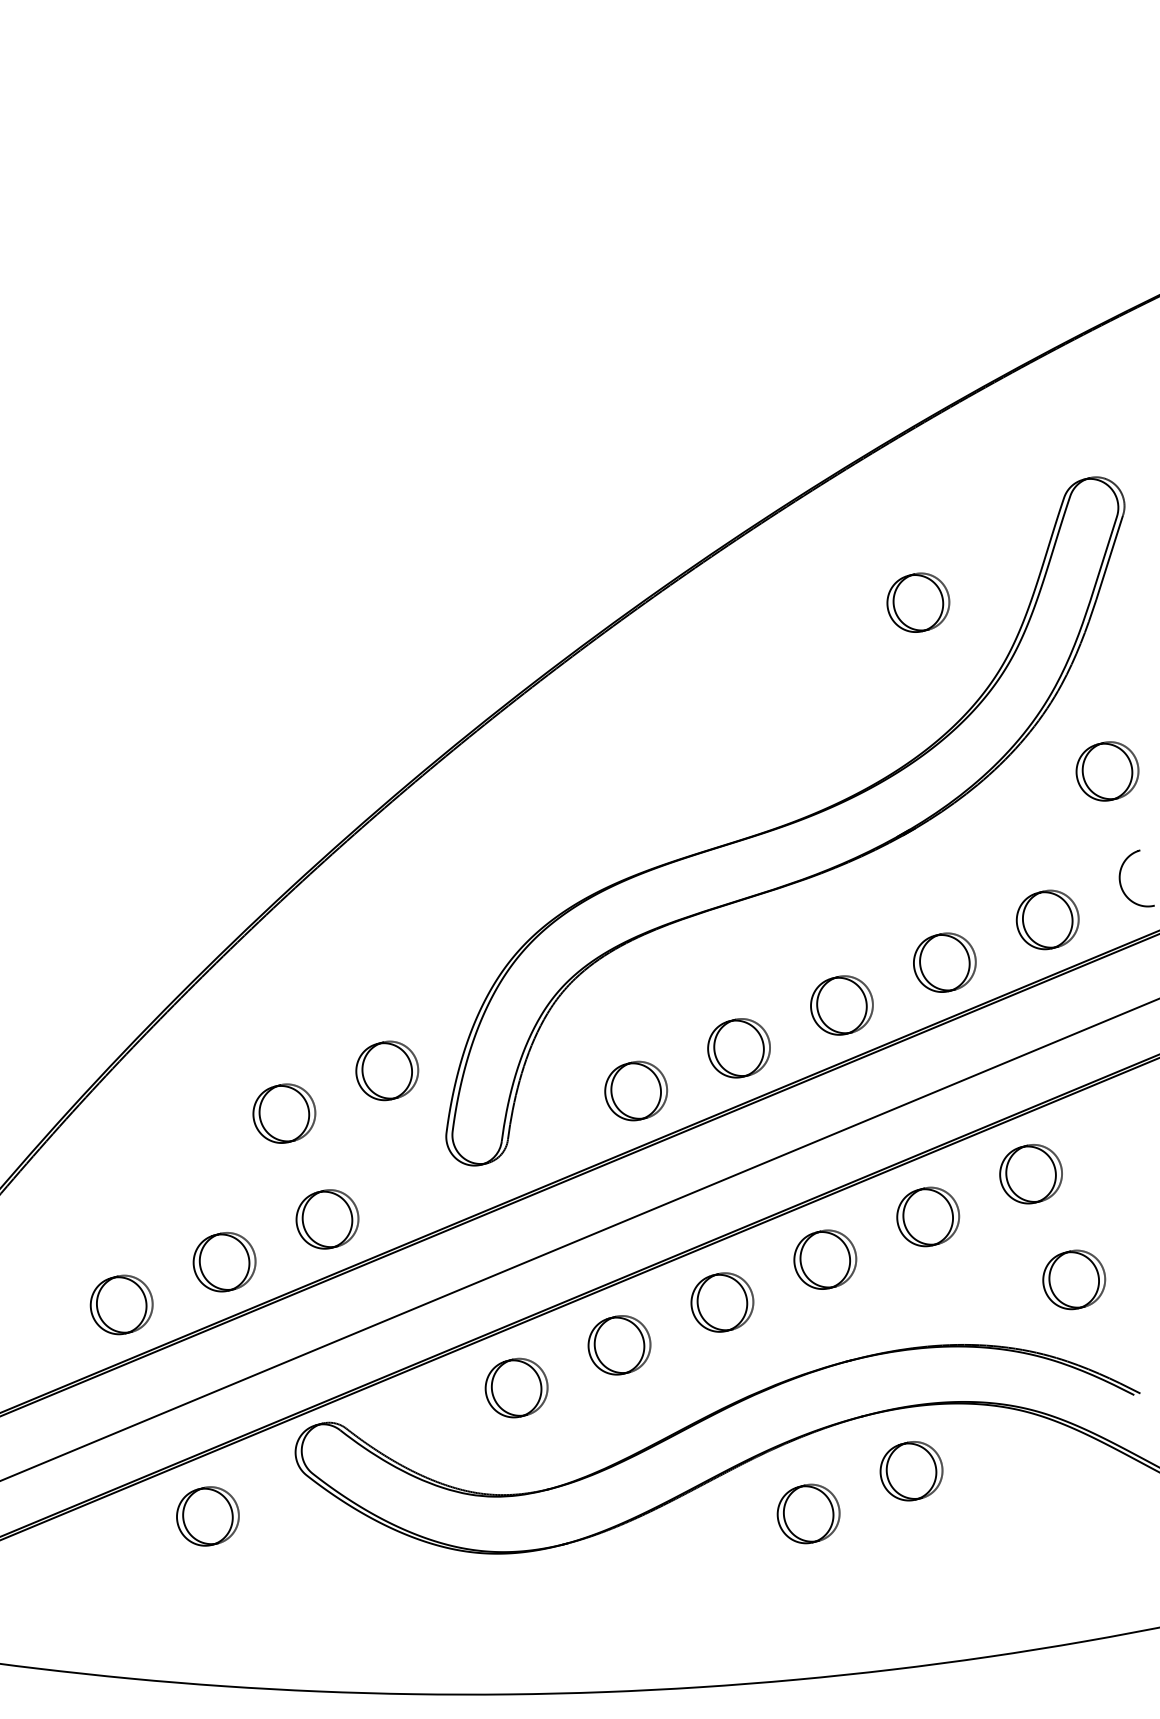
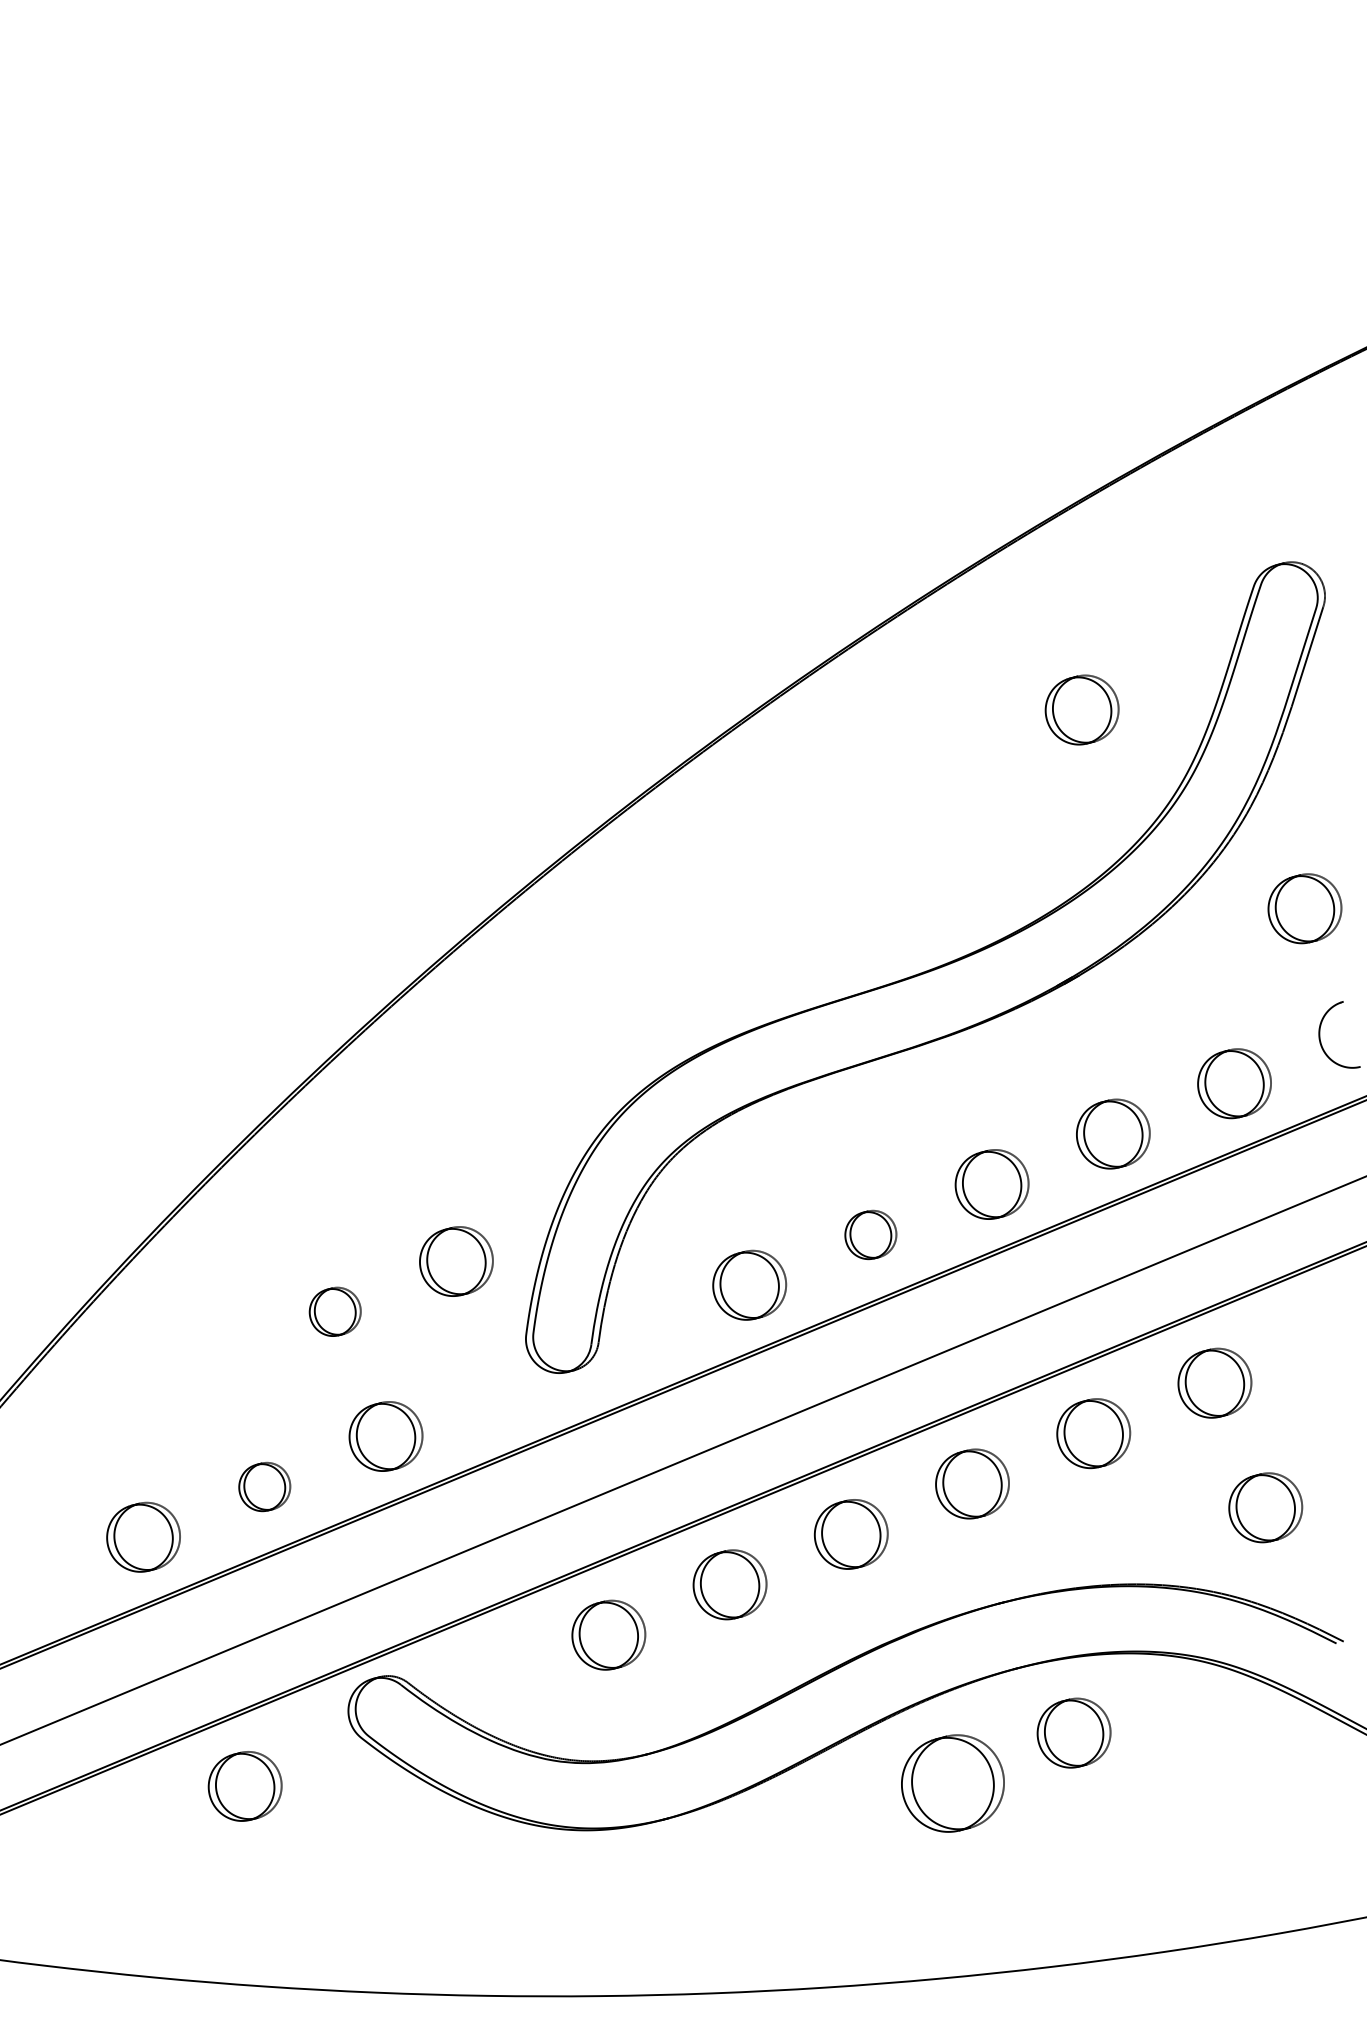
part: (738, 1048) -> (870, 1235), size x0.7
part: (284, 1113) -> (335, 1311), size x0.7
part: (224, 1262) -> (264, 1487), size x0.7
part: (808, 1513) -> (952, 1782), size x1.4

